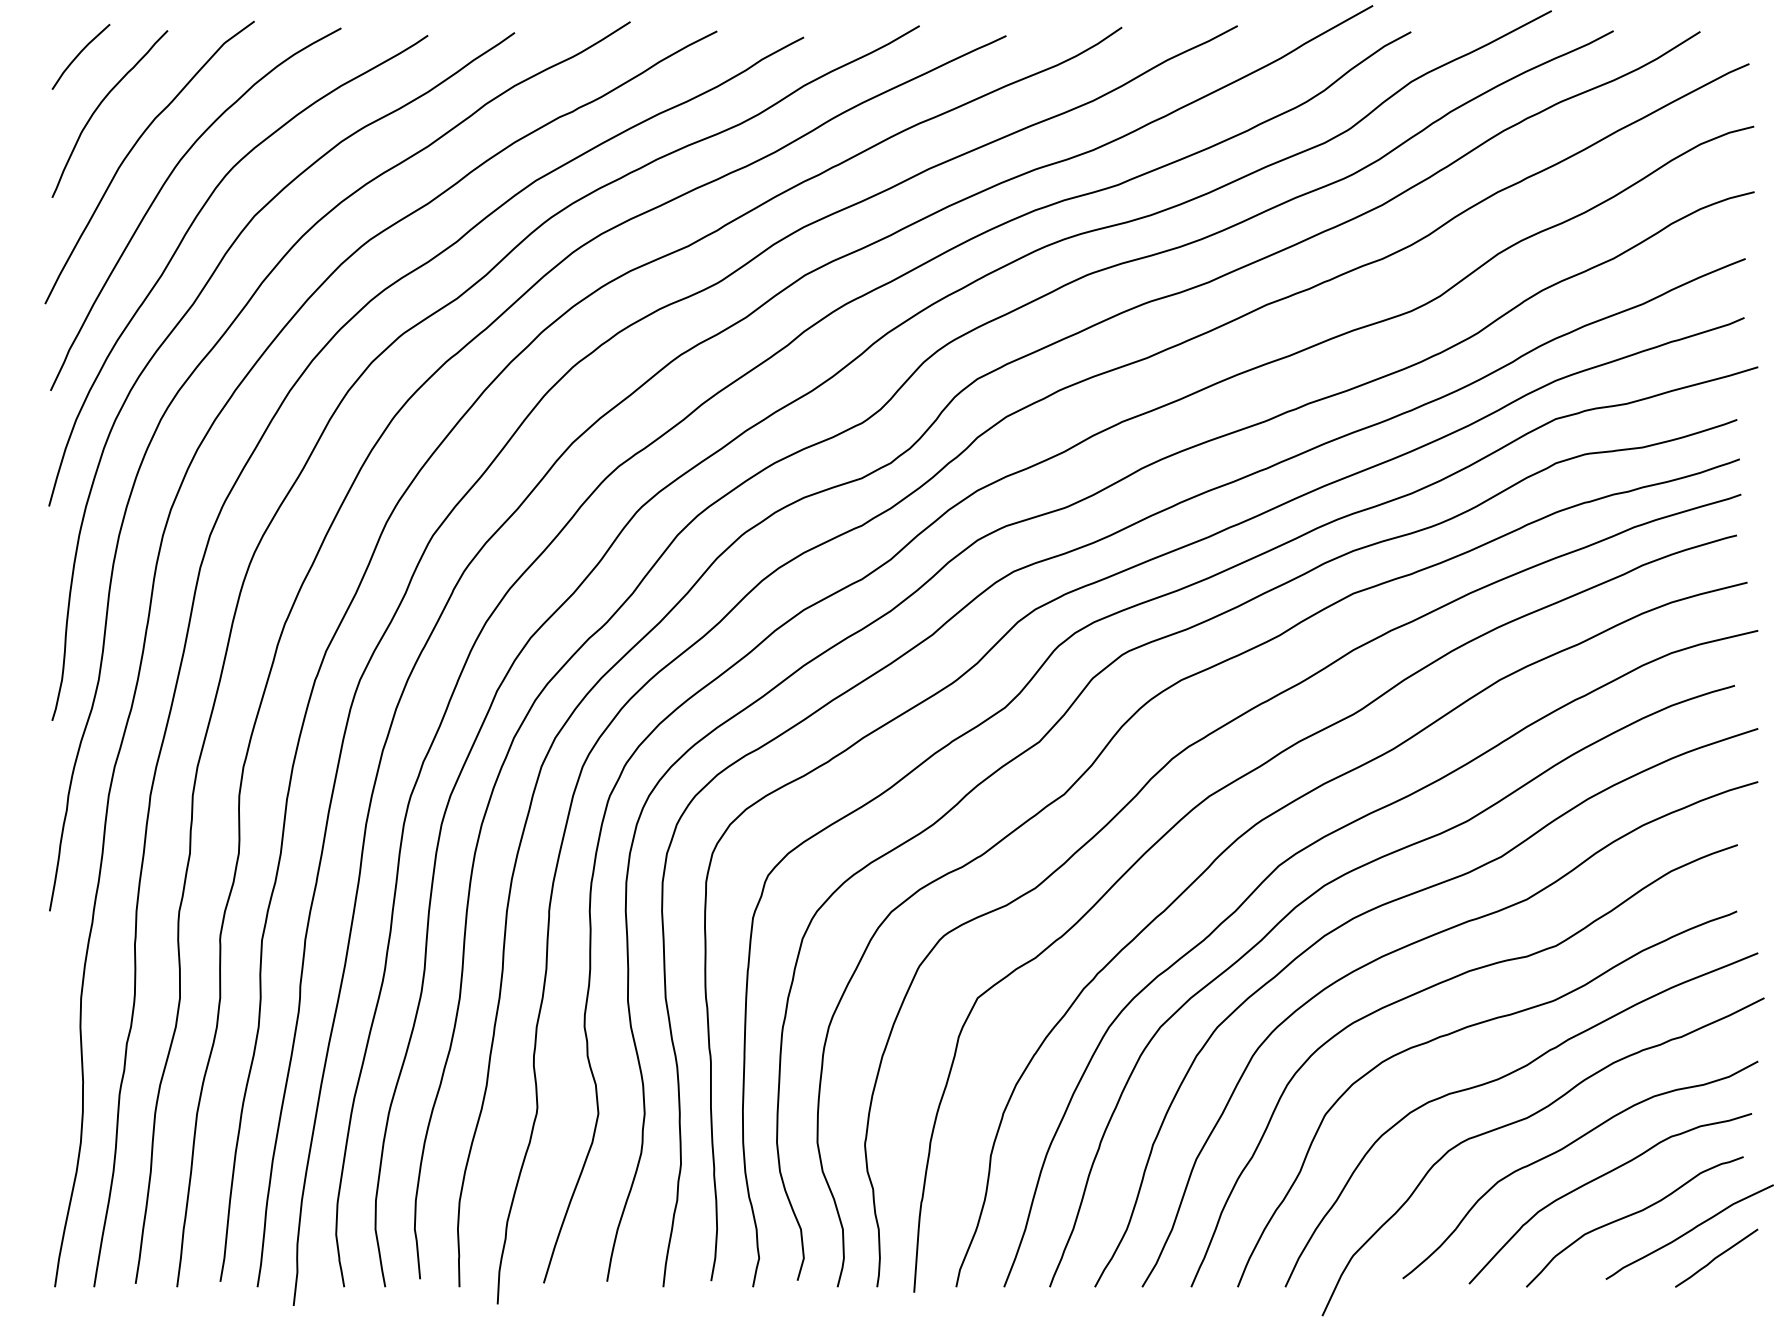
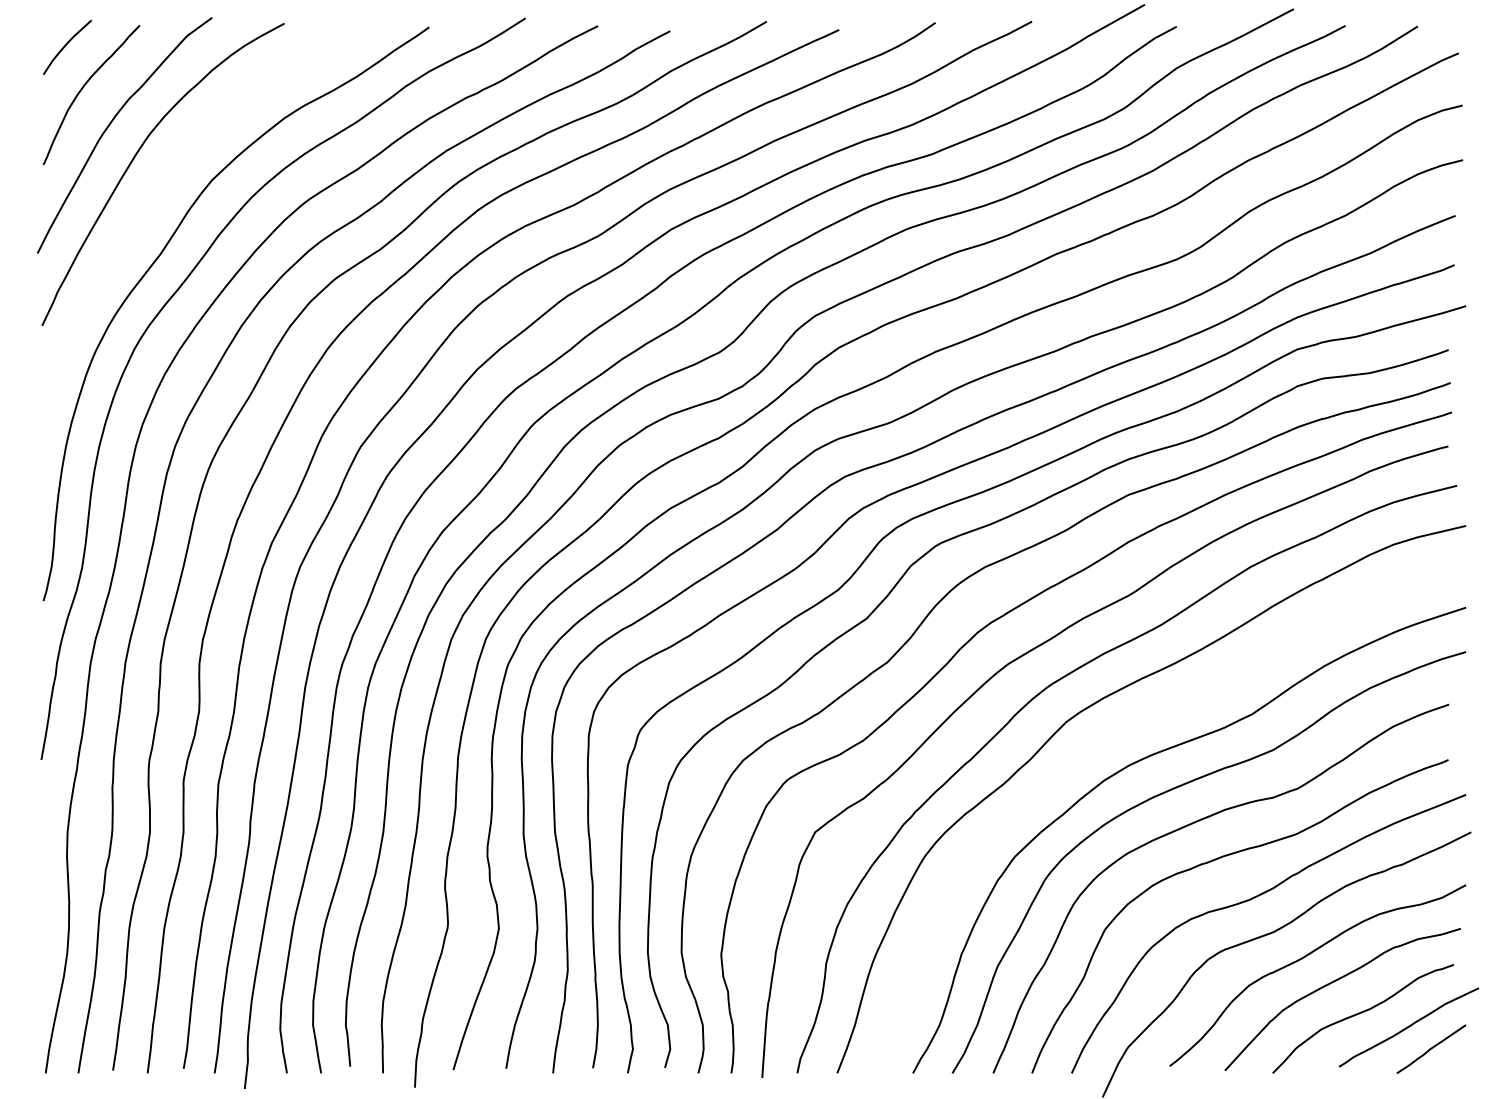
curve: (183, 240) -> (152, 200), removed
curve: (1336, 880) -> (1114, 734), removed

